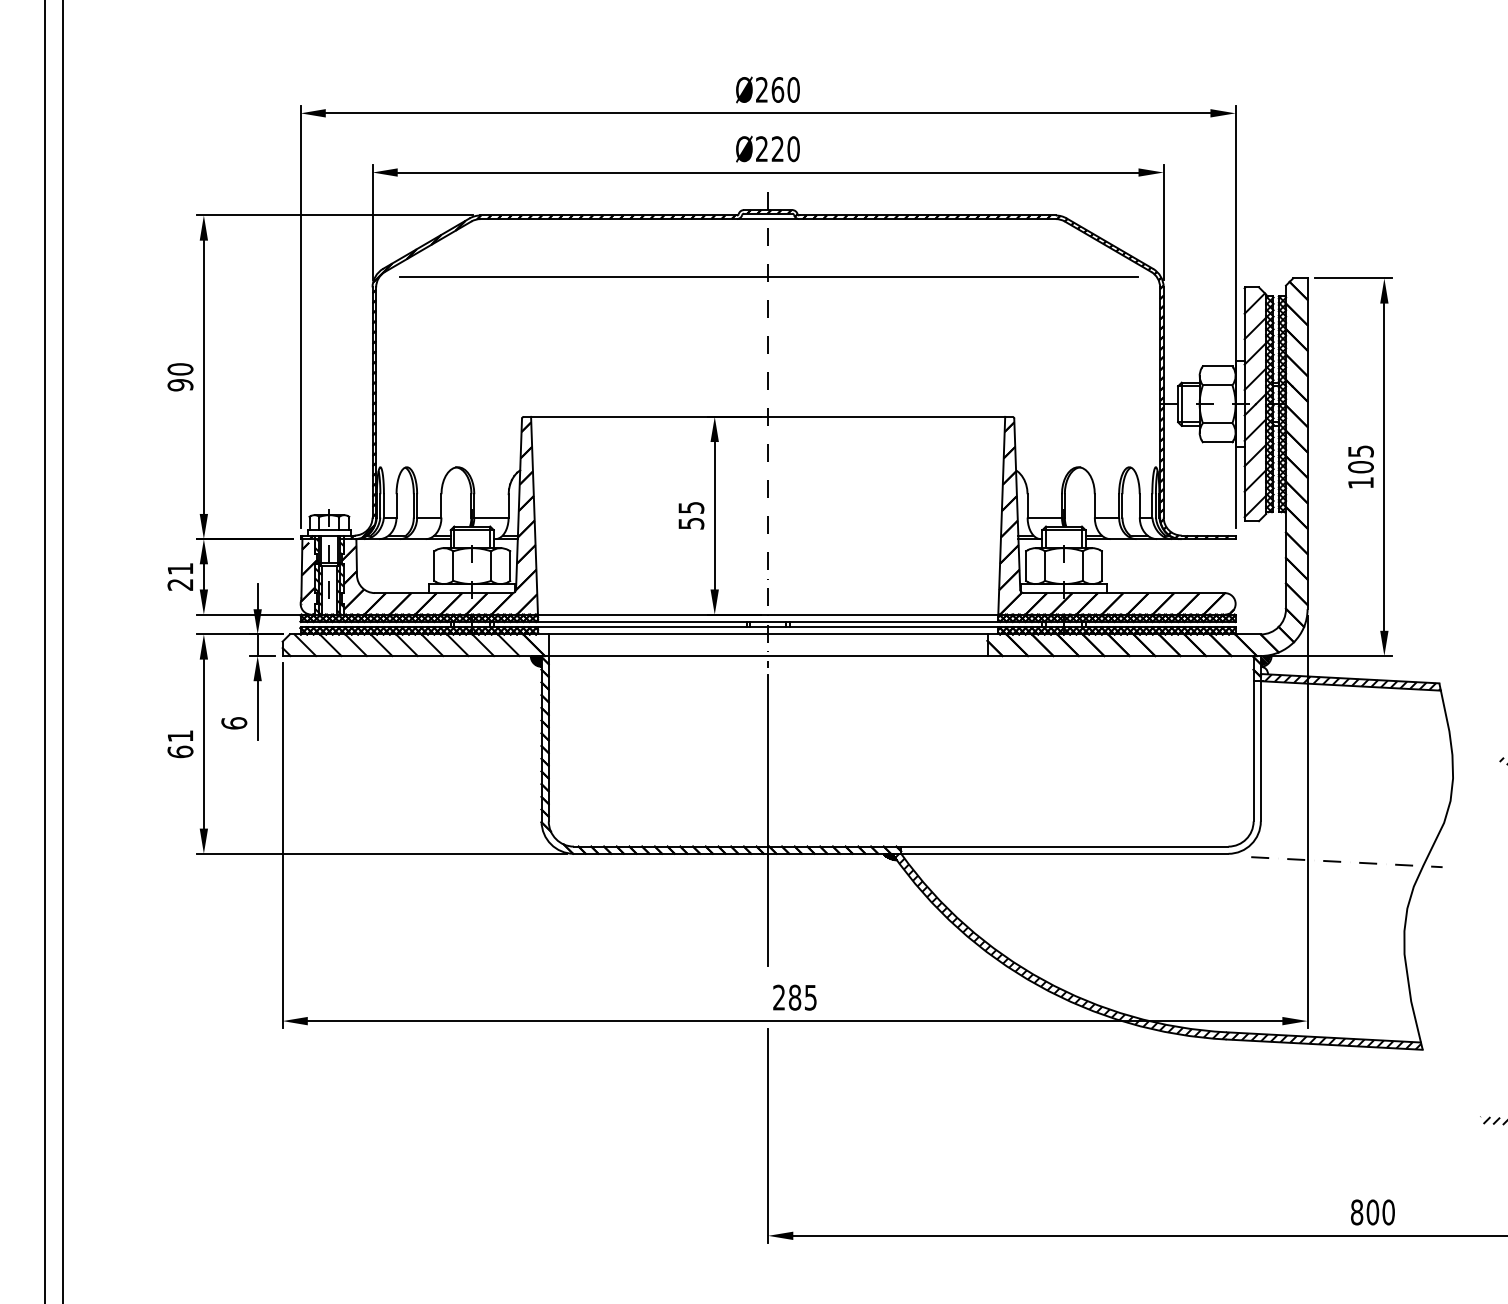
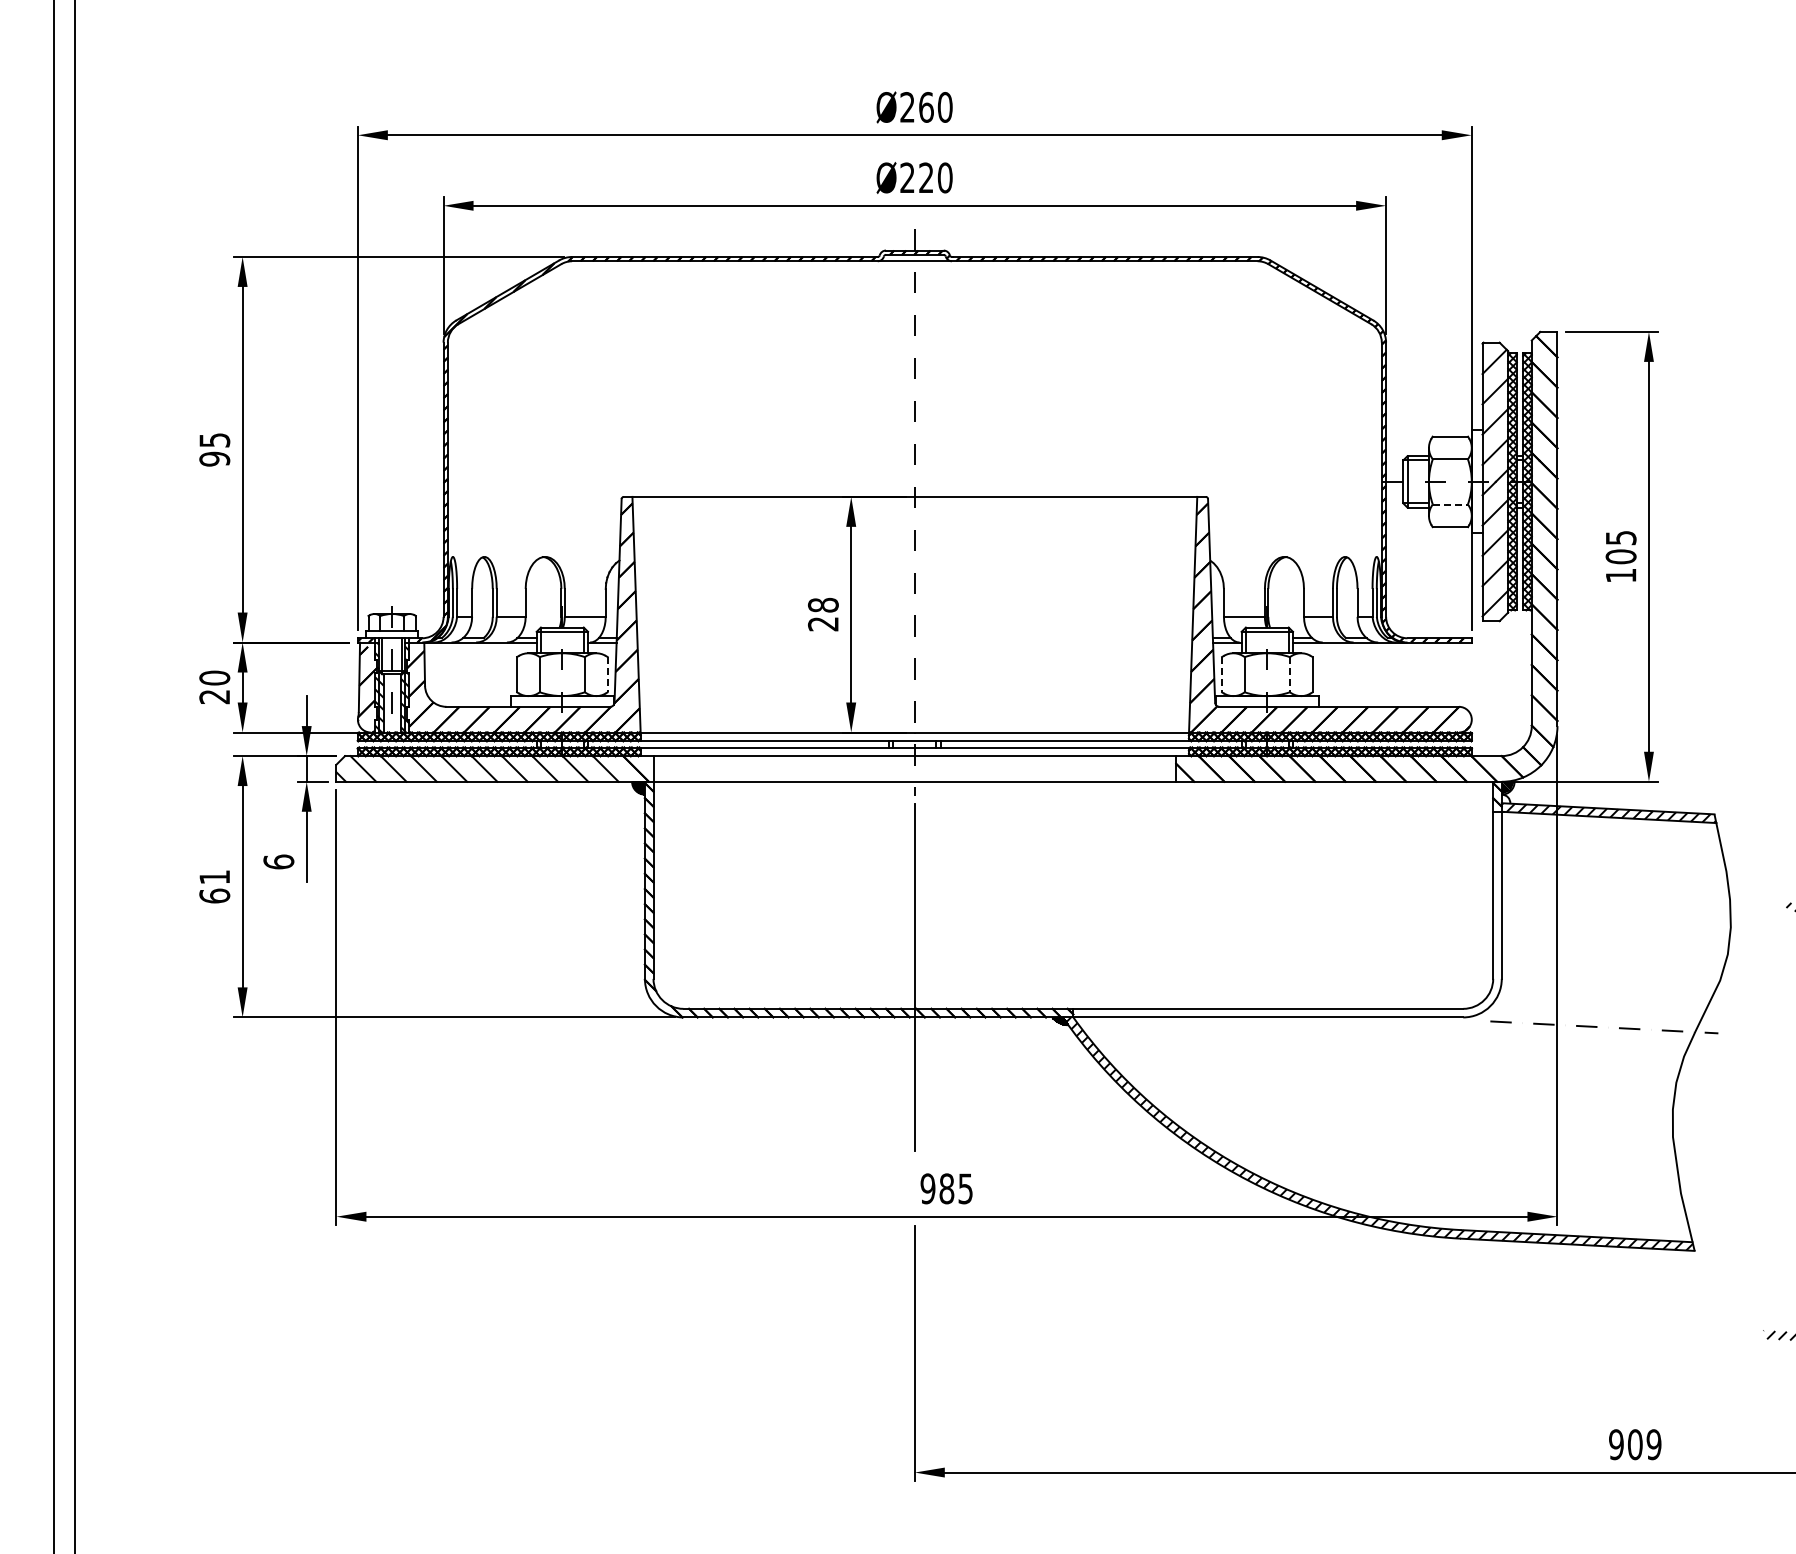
line: (768, 276) -> (915, 329), removed
text: (180, 368) -> (214, 439), 90 -> 95
line: (1217, 423) -> (1450, 504), solid -> dashed
text: (690, 515) -> (822, 614), 55 -> 28
line: (510, 565) -> (607, 674), solid -> dashed
line: (1026, 565) -> (1222, 674), solid -> dashed
line: (1082, 565) -> (1289, 674), solid -> dashed
text: (180, 568) -> (214, 677), 21 -> 20
text: (778, 997) -> (927, 1188), 285 -> 985
text: (1373, 1212) -> (1635, 1444), 800 -> 909

